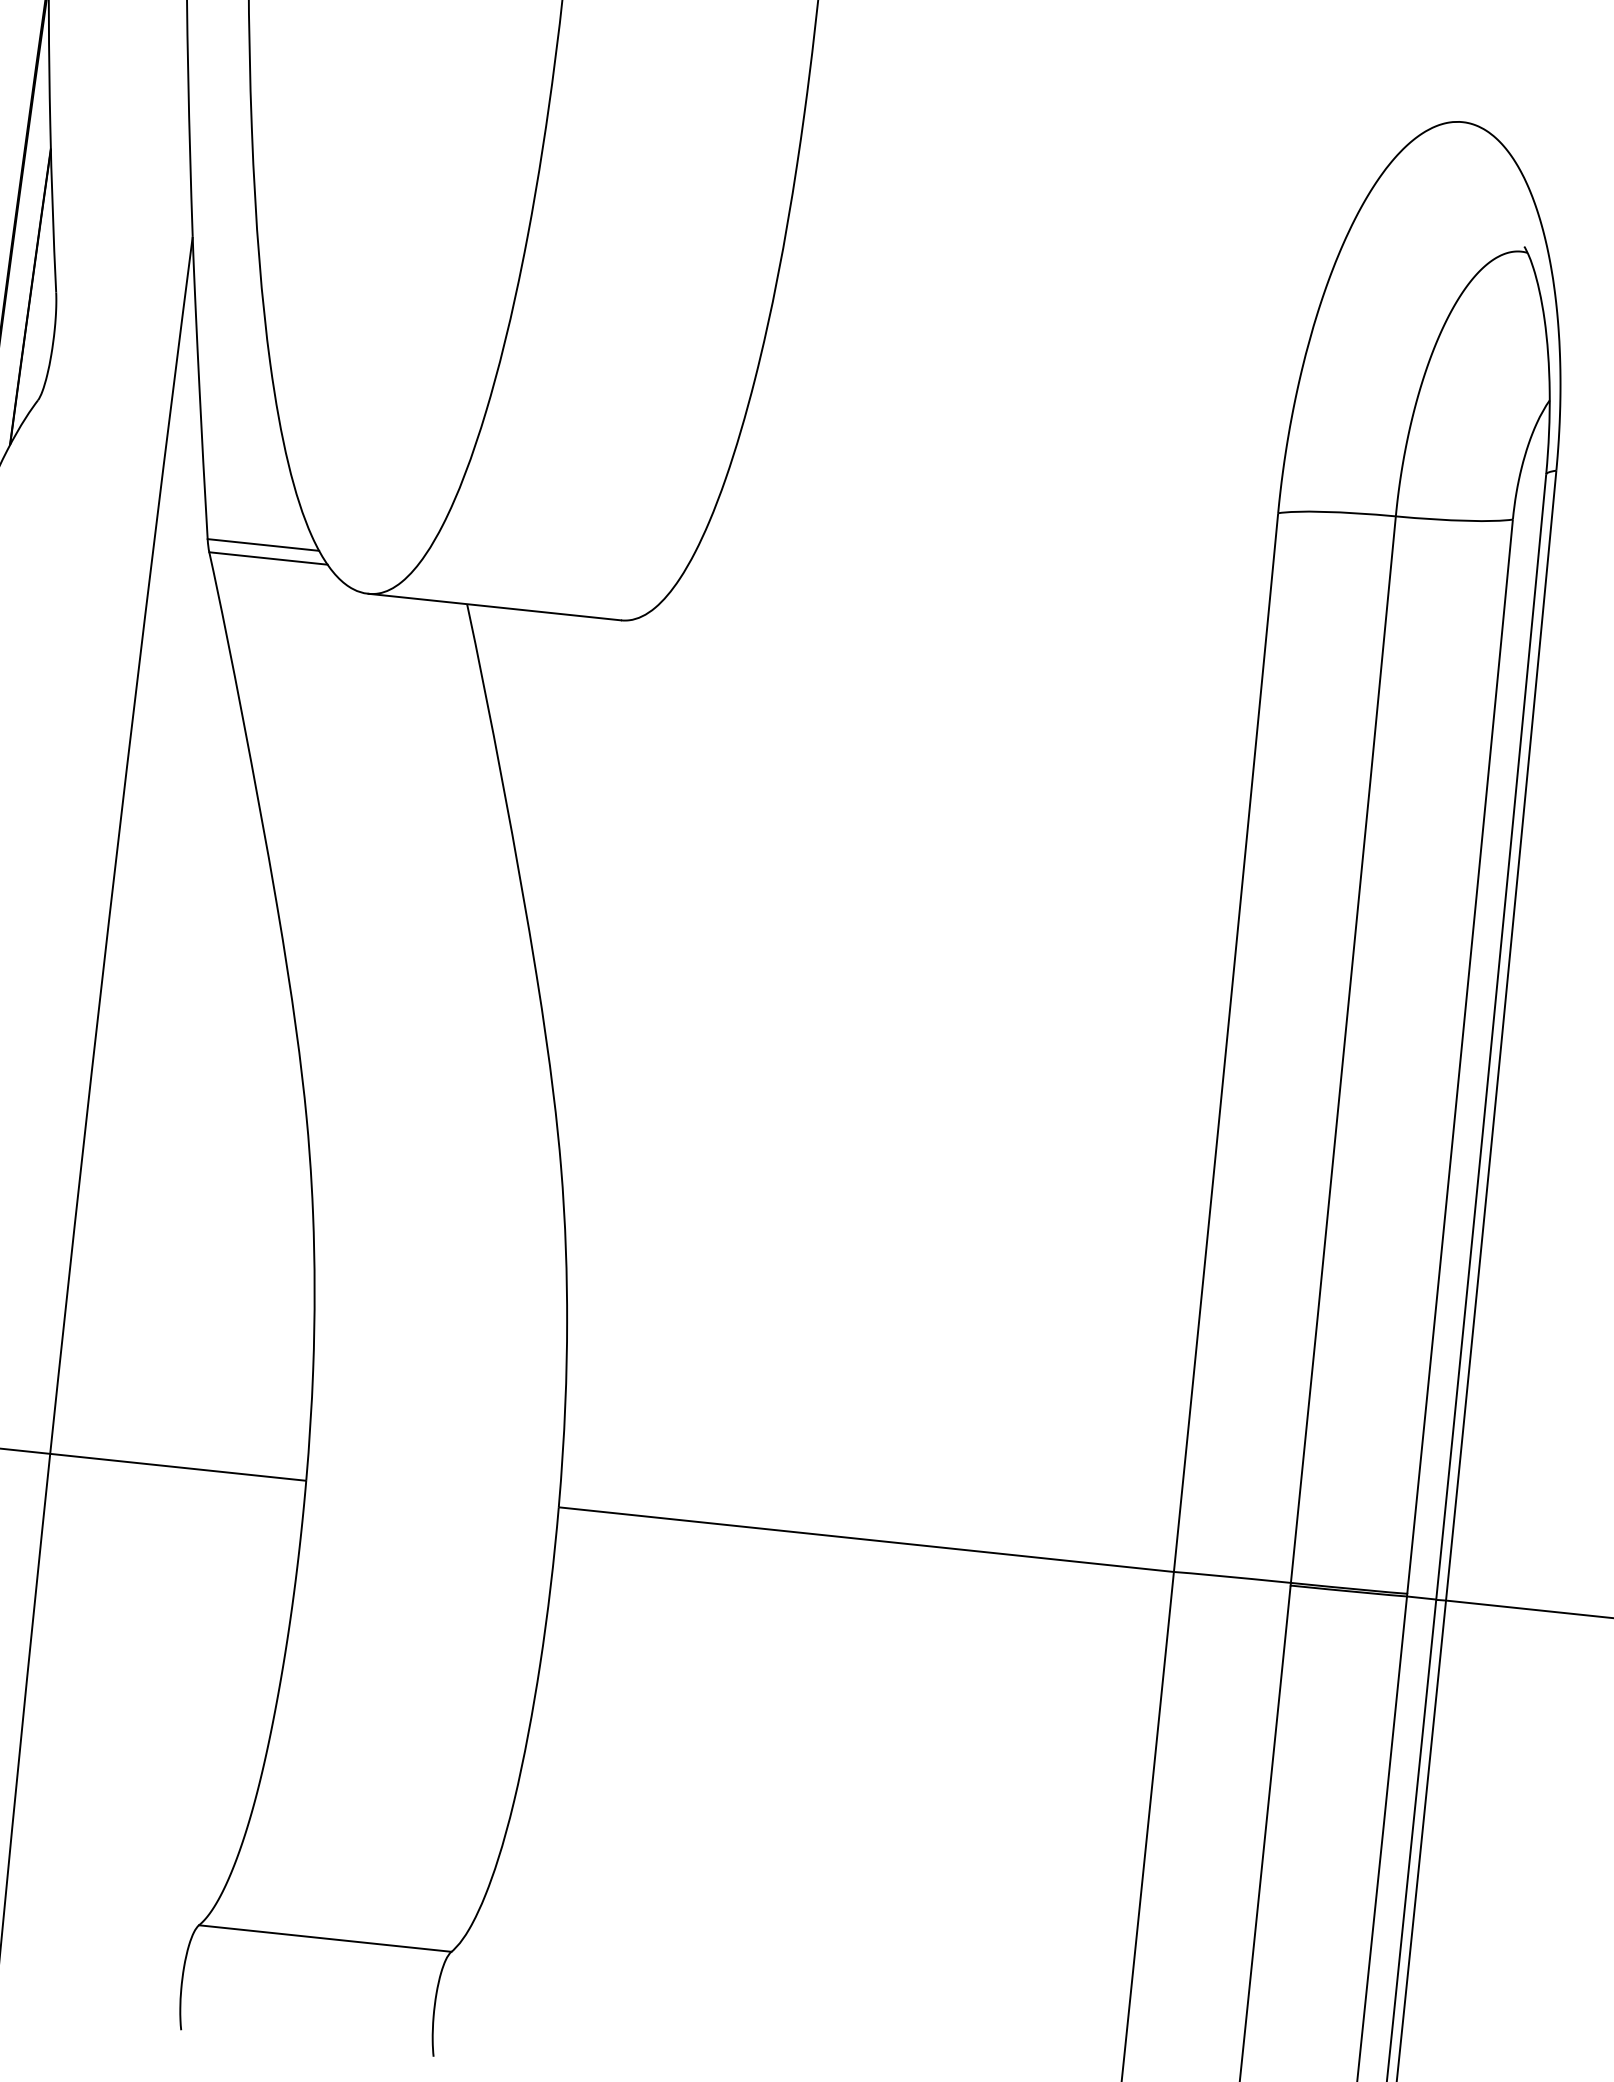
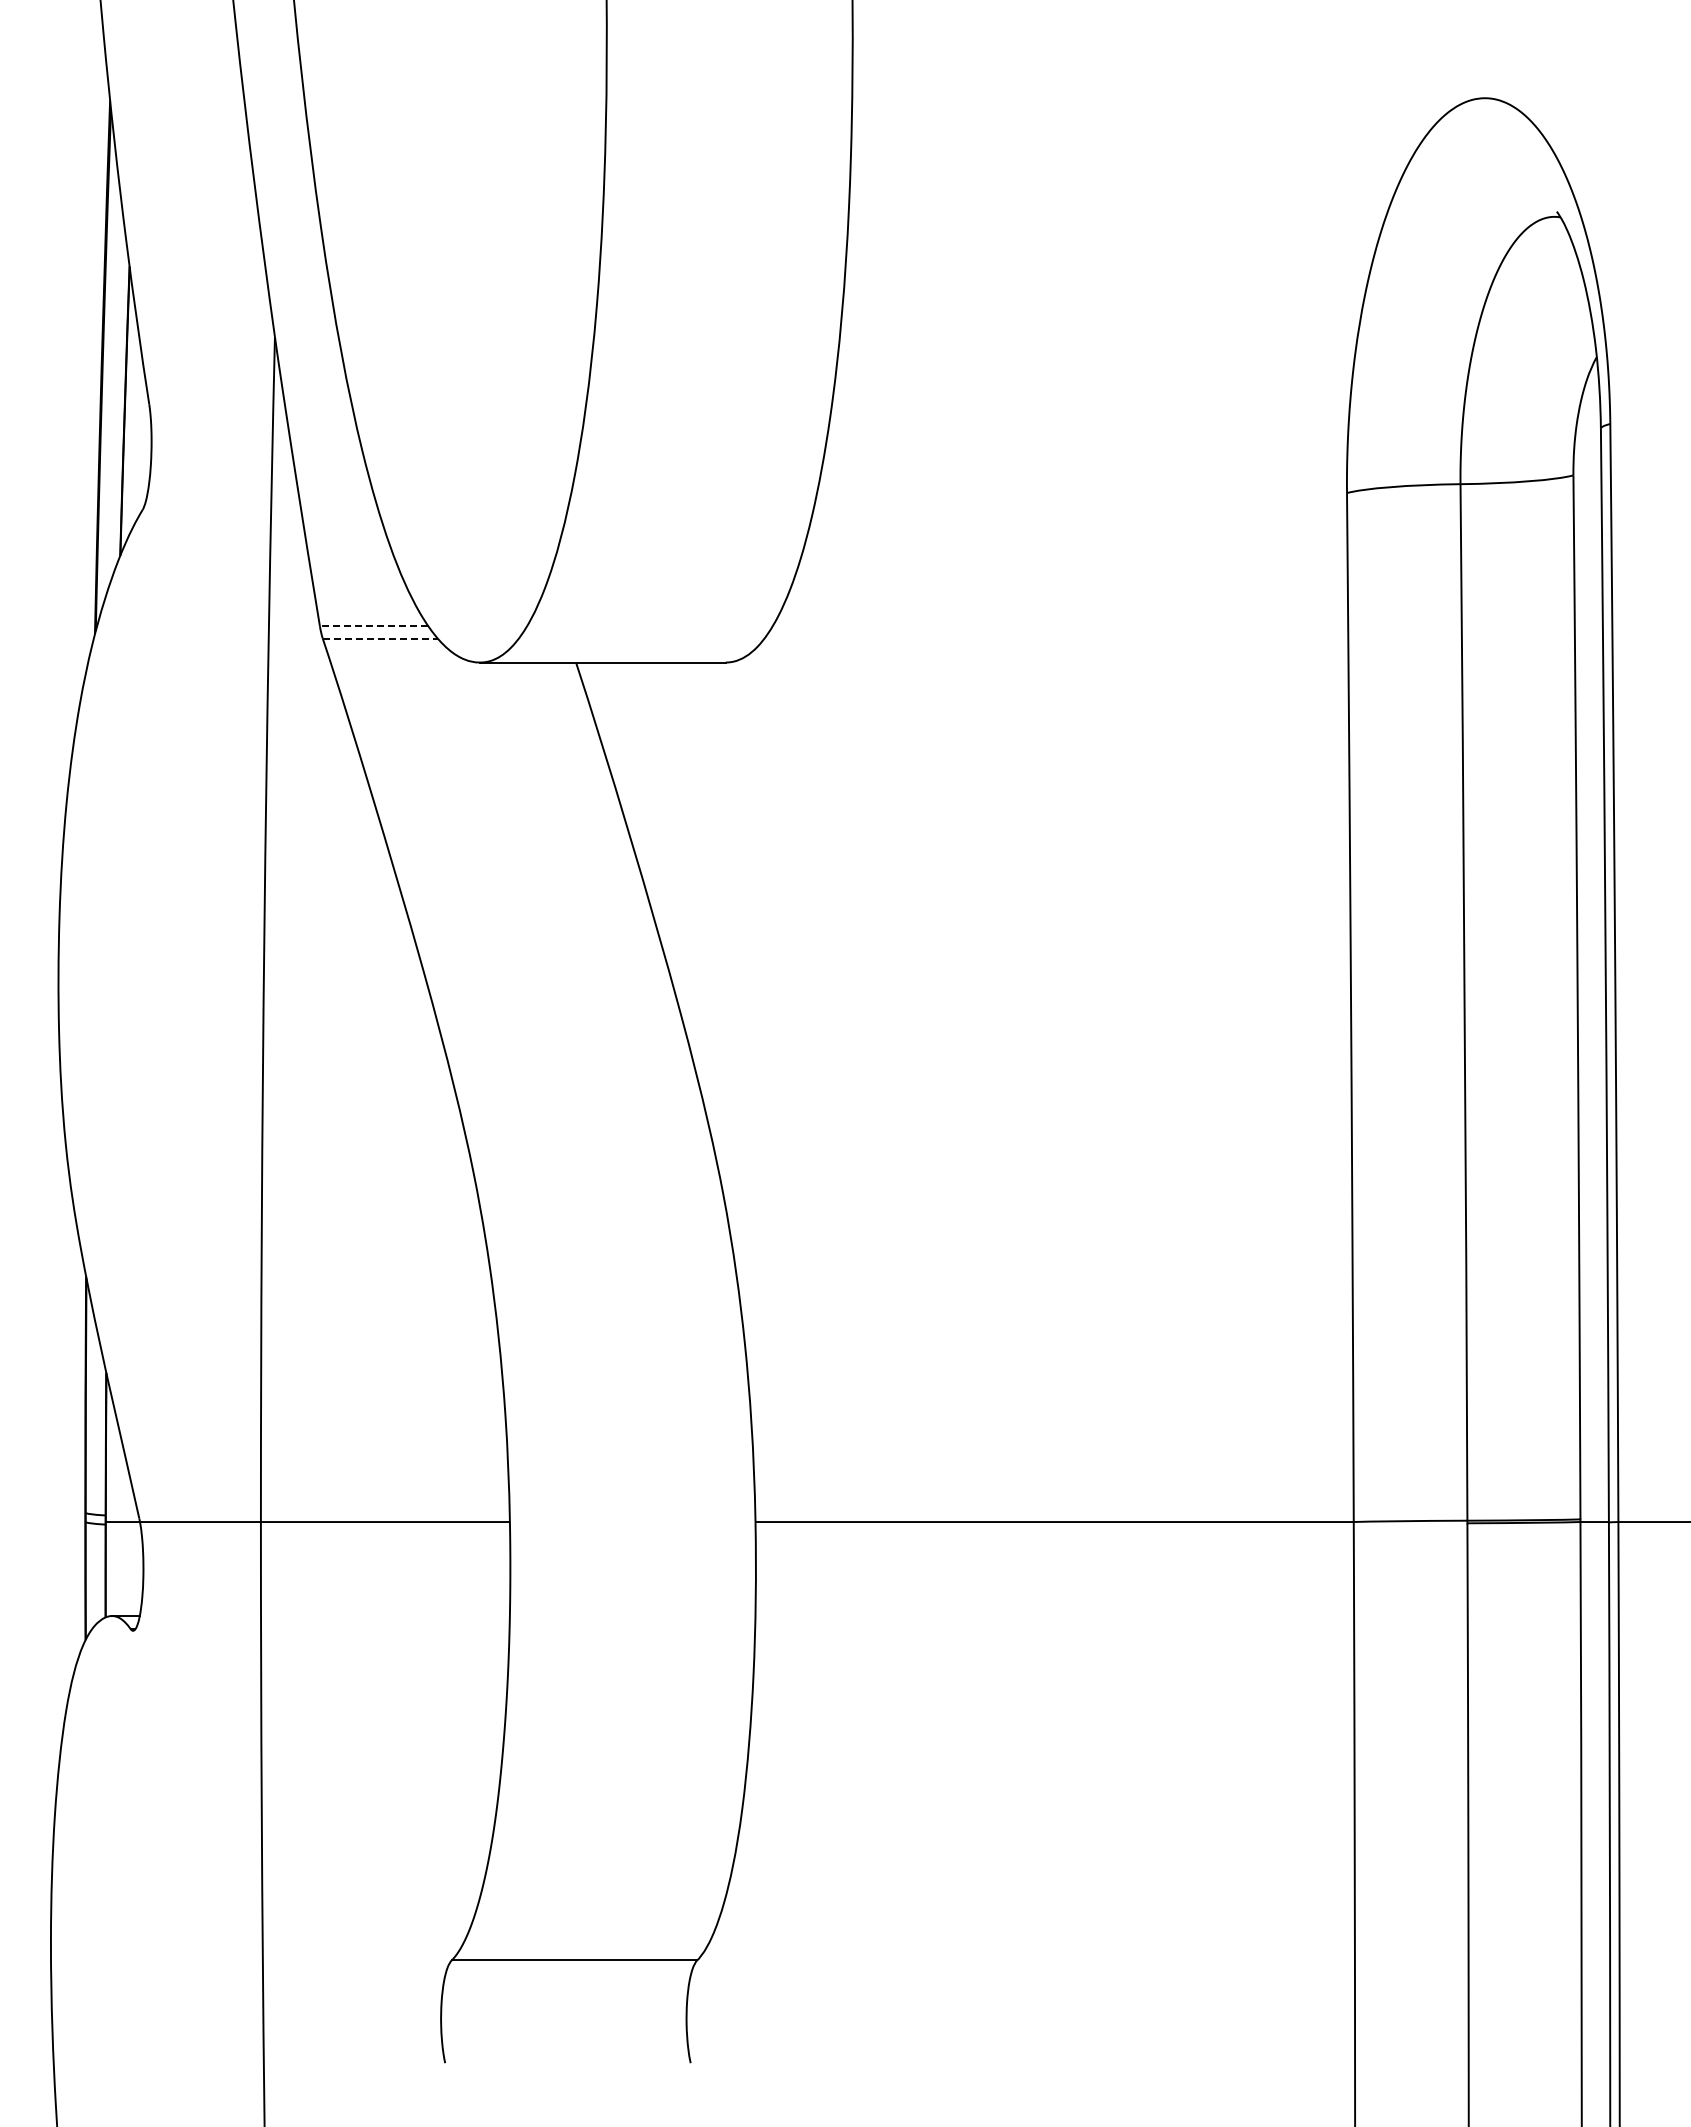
line: (262, 545) -> (373, 626), solid -> dashed
line: (268, 558) -> (380, 638), solid -> dashed

